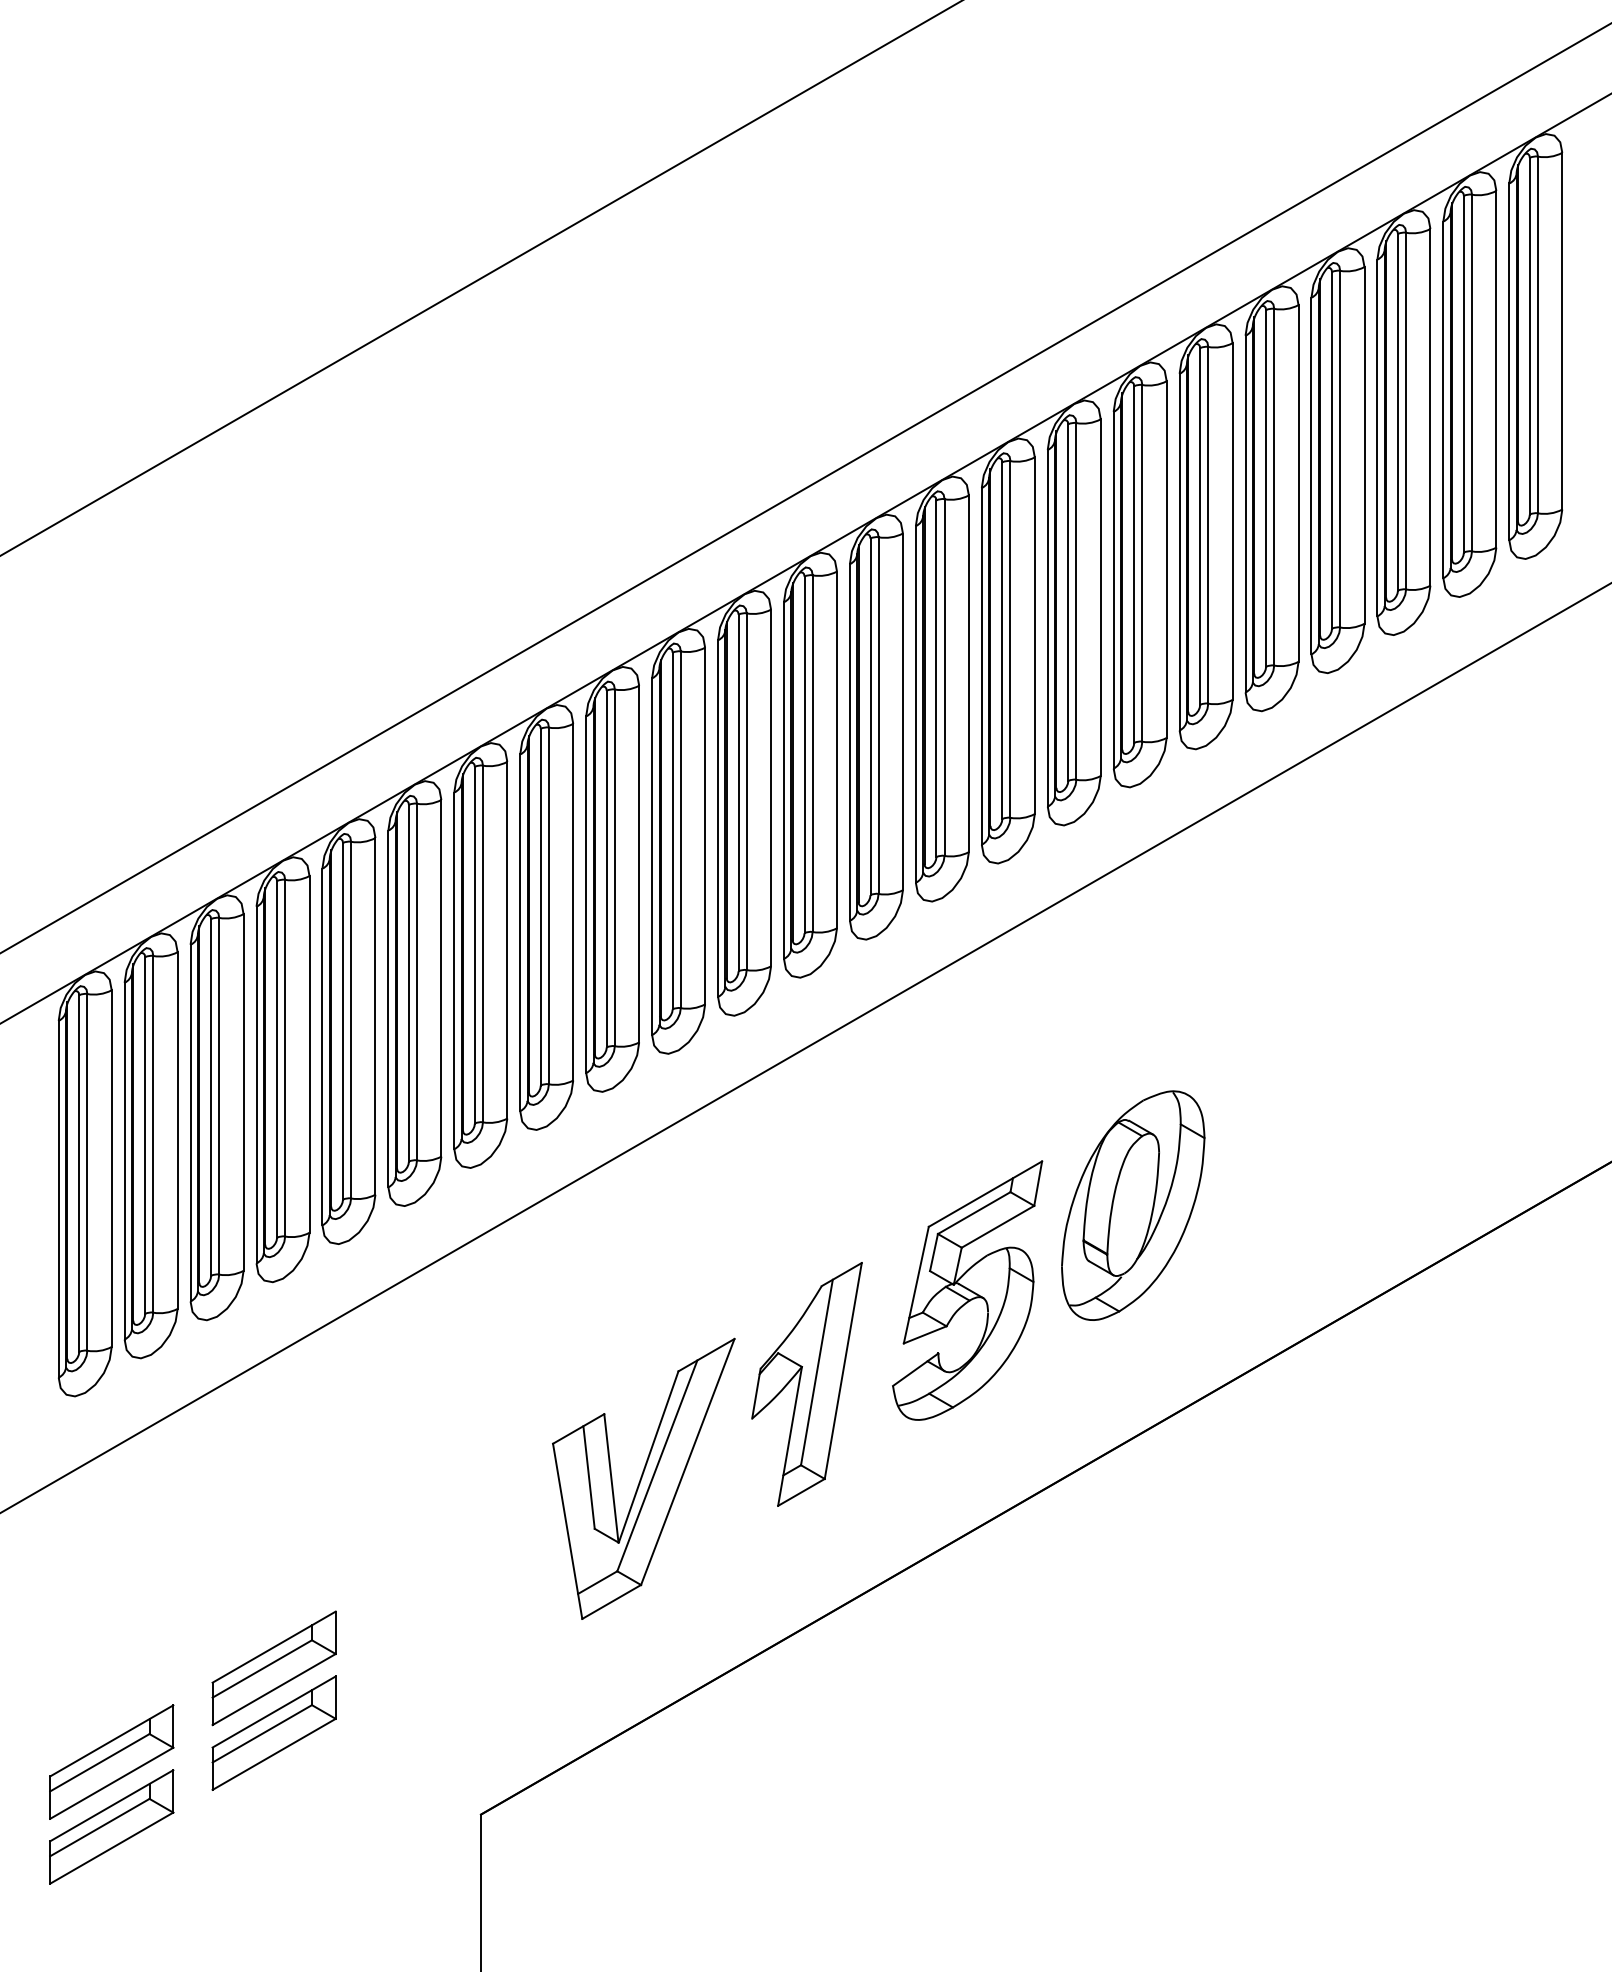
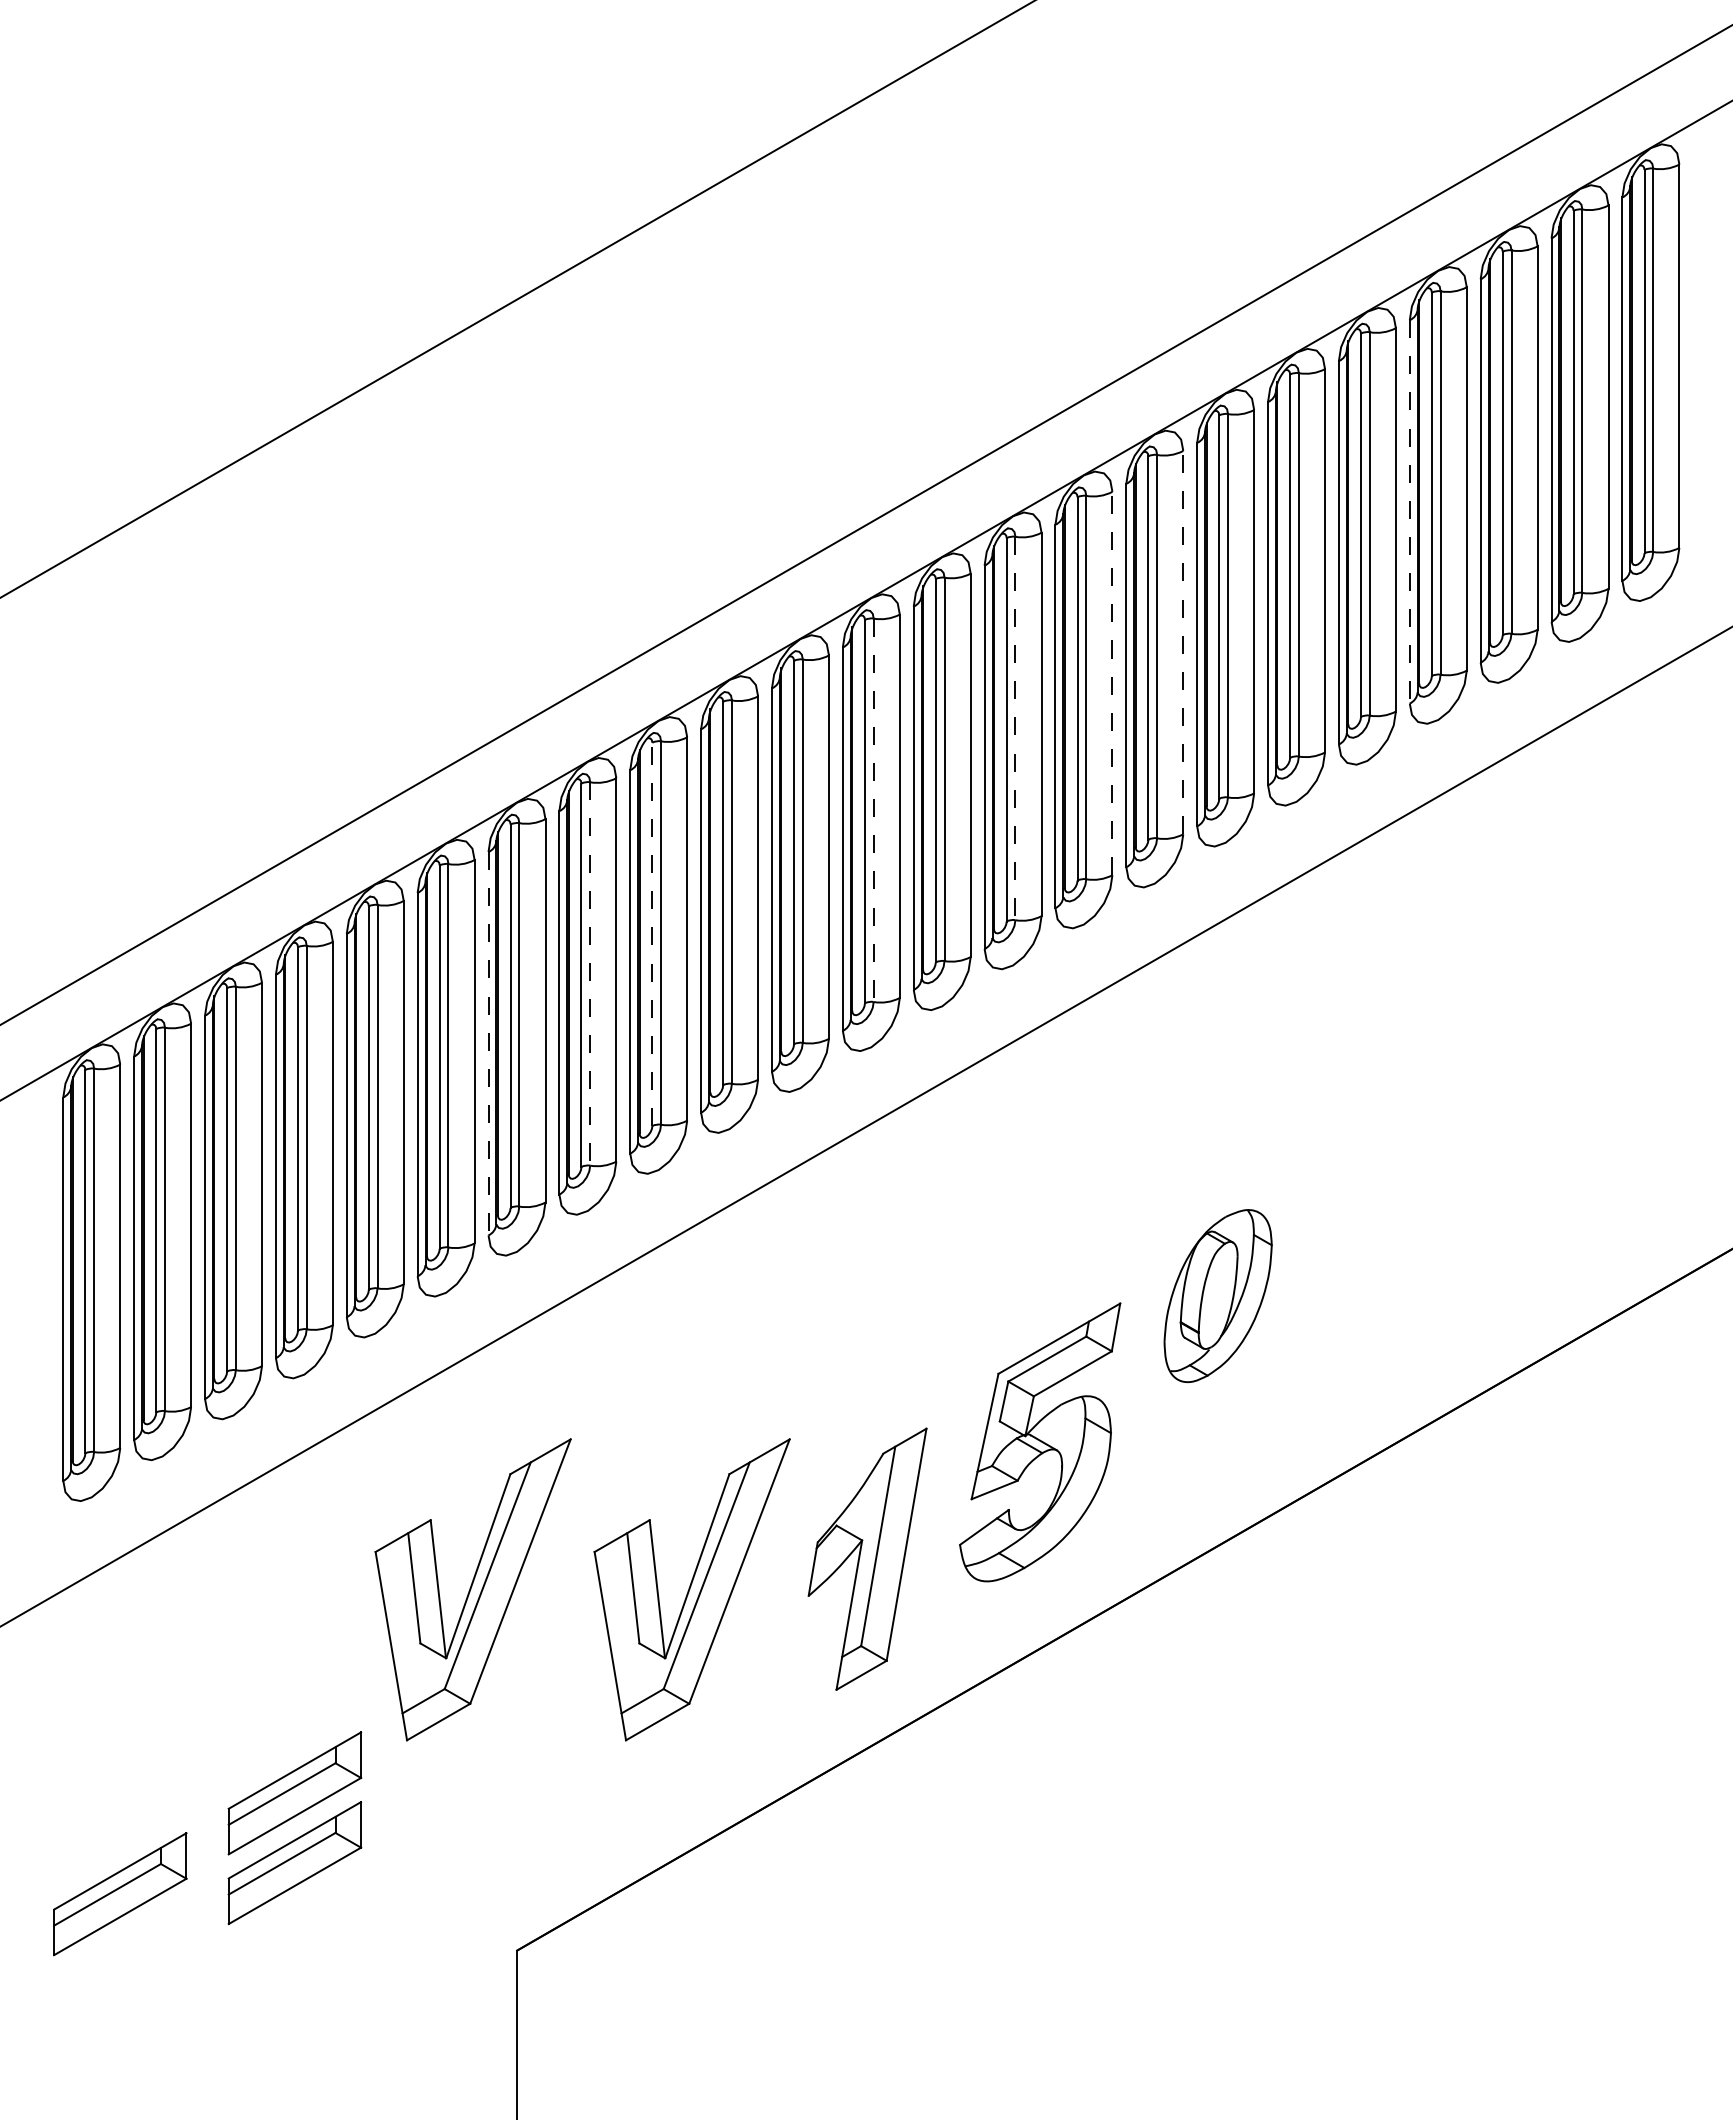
line: (1311, 475) -> (1409, 511), solid -> dashed
line: (1100, 597) -> (1183, 642), solid -> dashed
line: (1034, 635) -> (1112, 683), solid -> dashed
line: (944, 677) -> (1015, 728), solid -> dashed
line: (812, 753) -> (873, 810), solid -> dashed
line: (606, 869) -> (652, 934), solid -> dashed
line: (549, 905) -> (590, 973), solid -> dashed
line: (454, 970) -> (488, 1043), solid -> dashed
part: (1132, 1205) -> (1217, 1295), size x0.7
part: (967, 1290) -> (1040, 1442), moved
part: (806, 1383) -> (867, 1558), moved
part: (439, 1478) -> (472, 1589), added
part: (111, 1826) -> (120, 1963), removed

